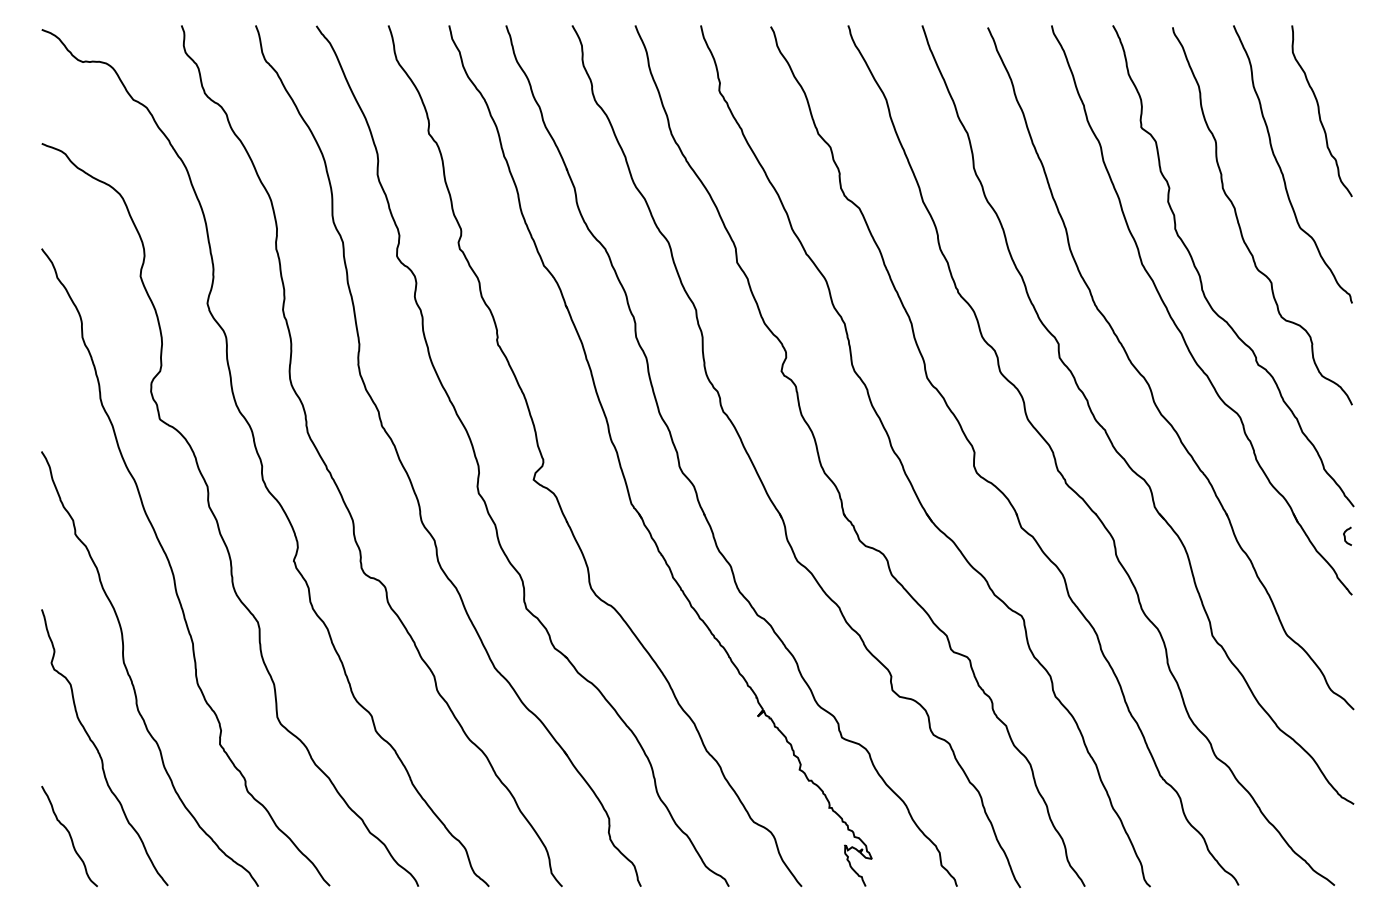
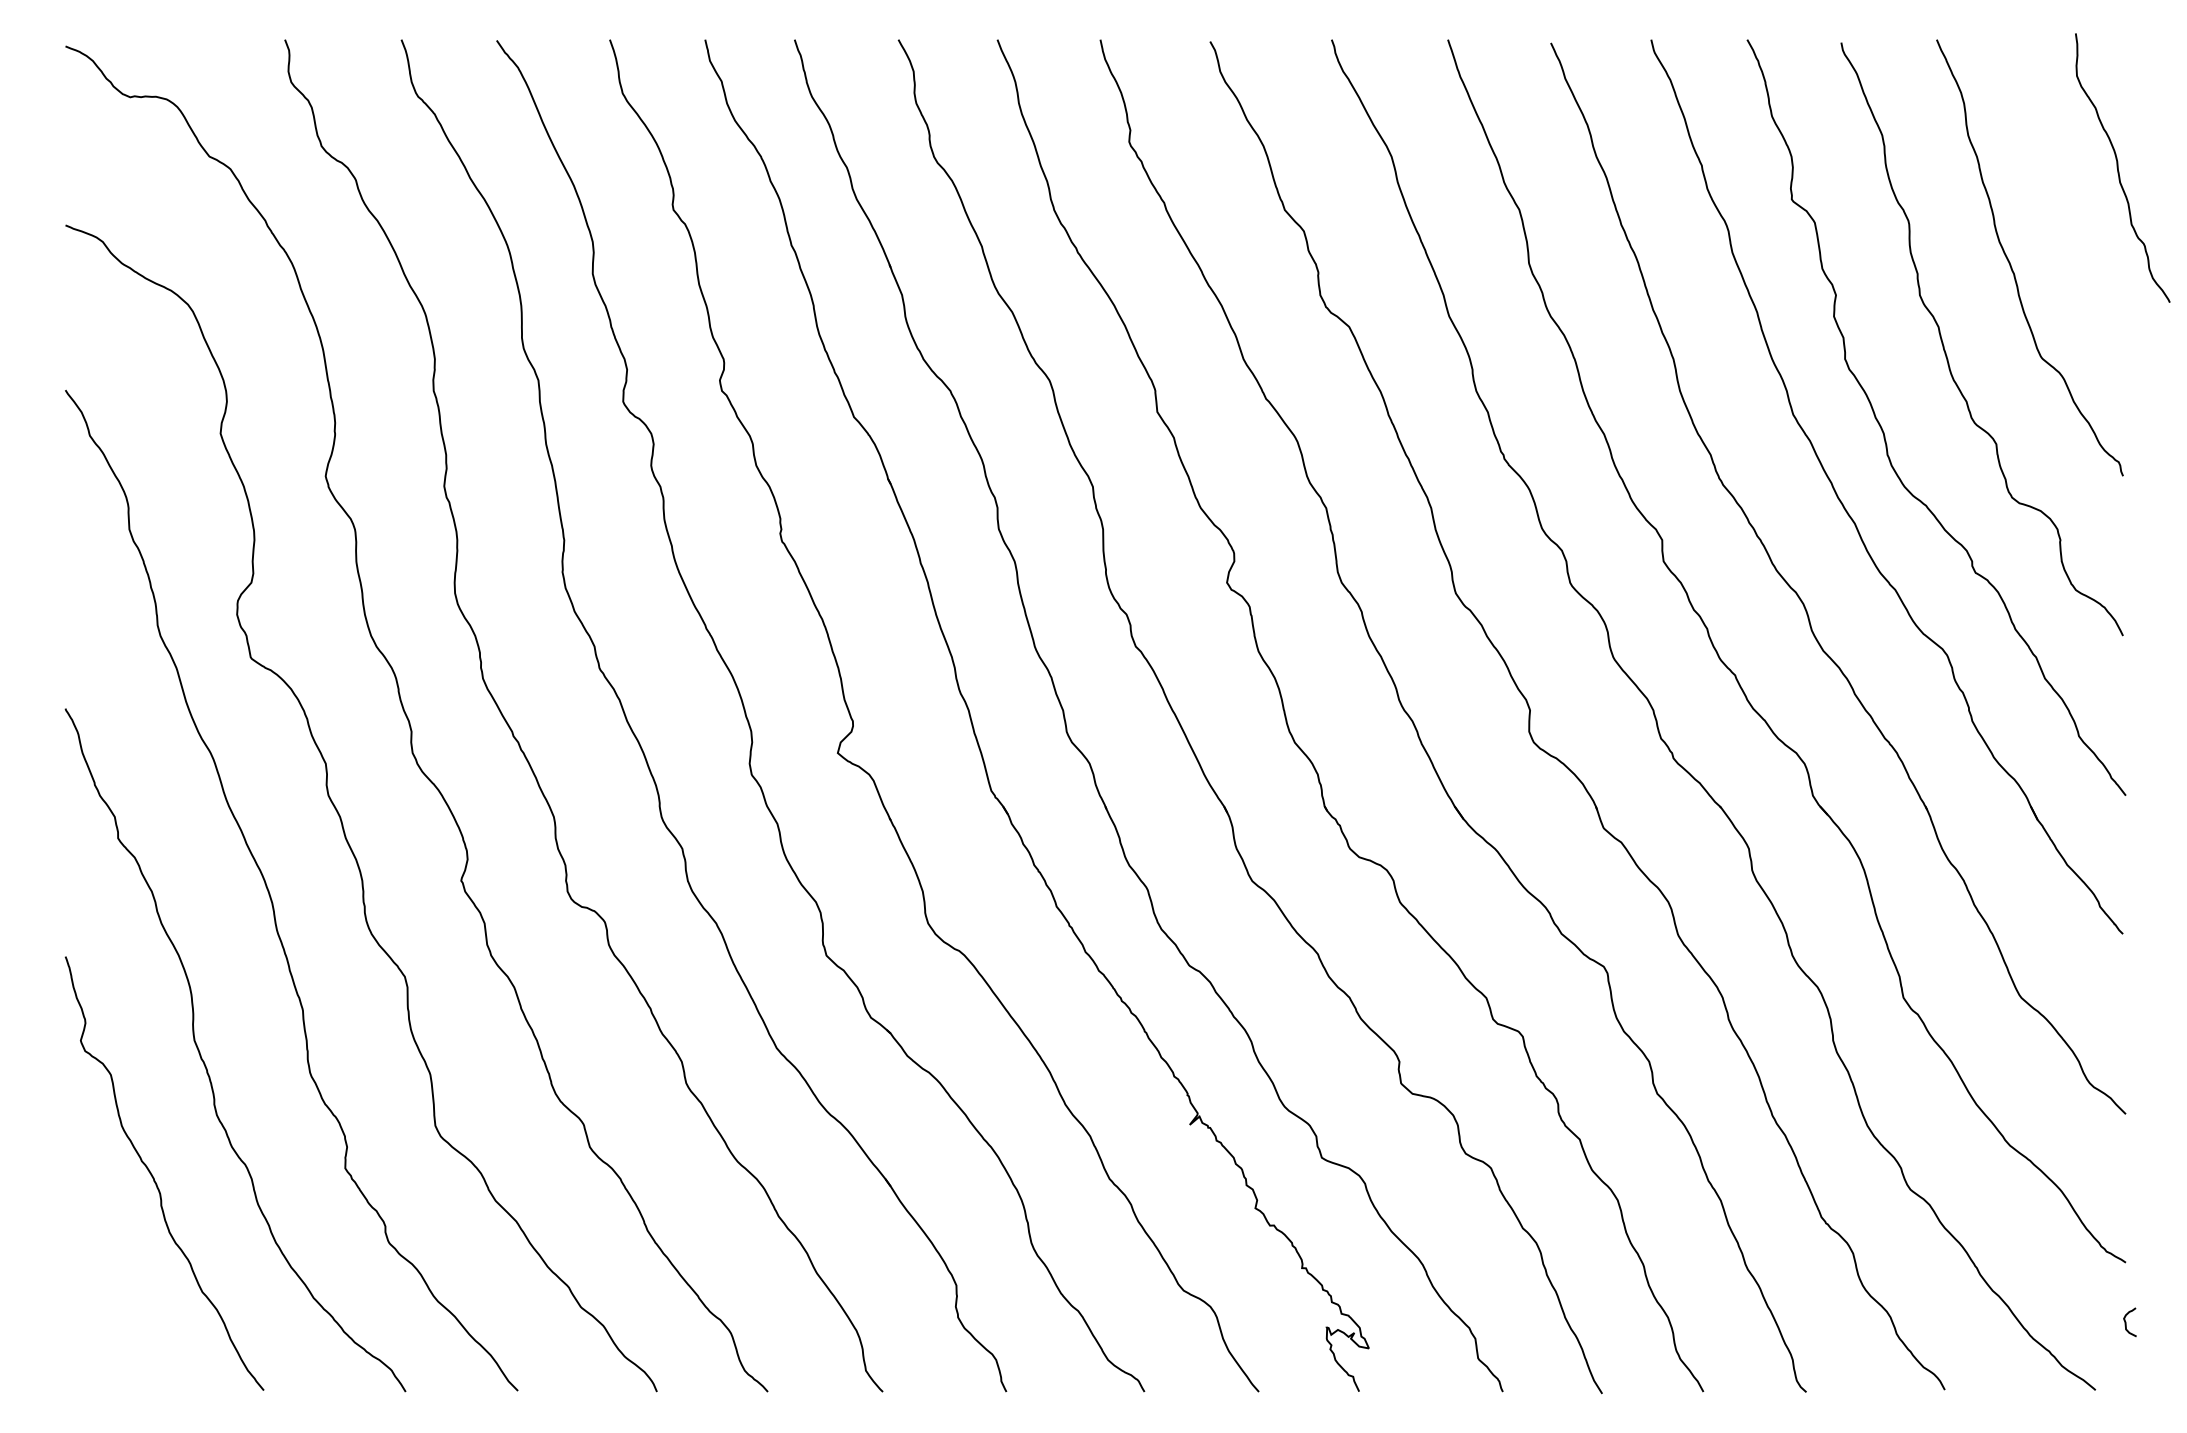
curve: (1319, 111) -> (2118, 168), moved
curve: (1345, 535) -> (2126, 1320), moved
curve: (69, 835) -> (109, 1311), removed

